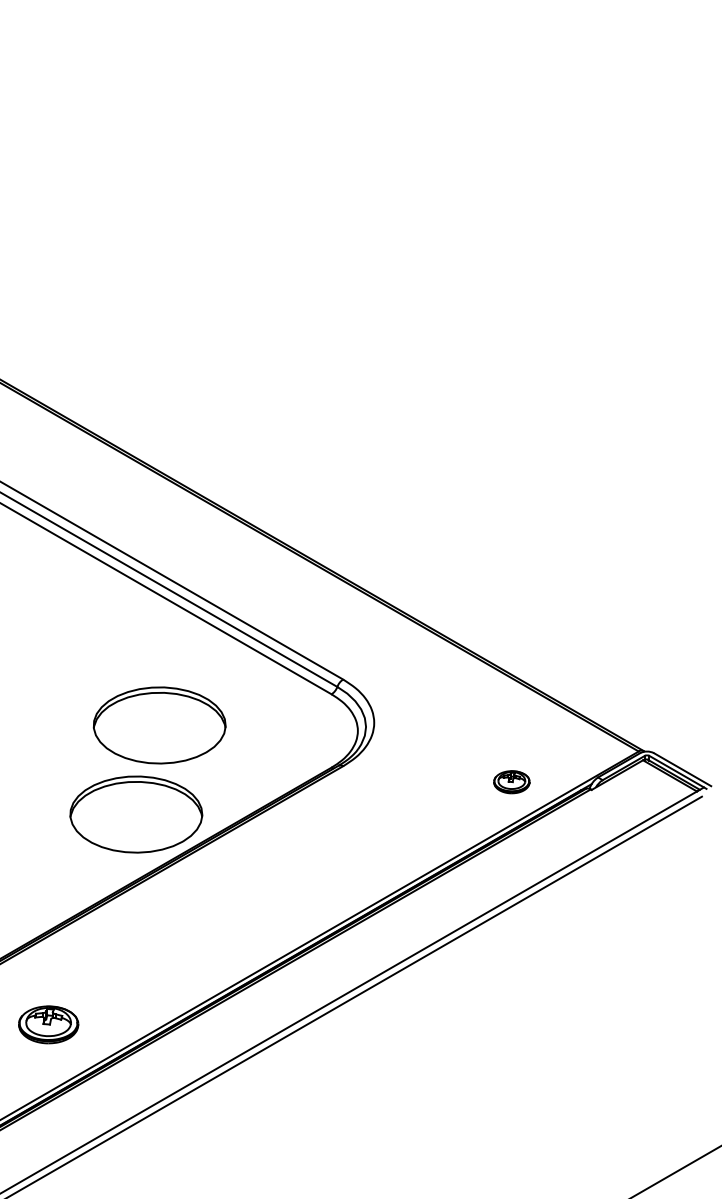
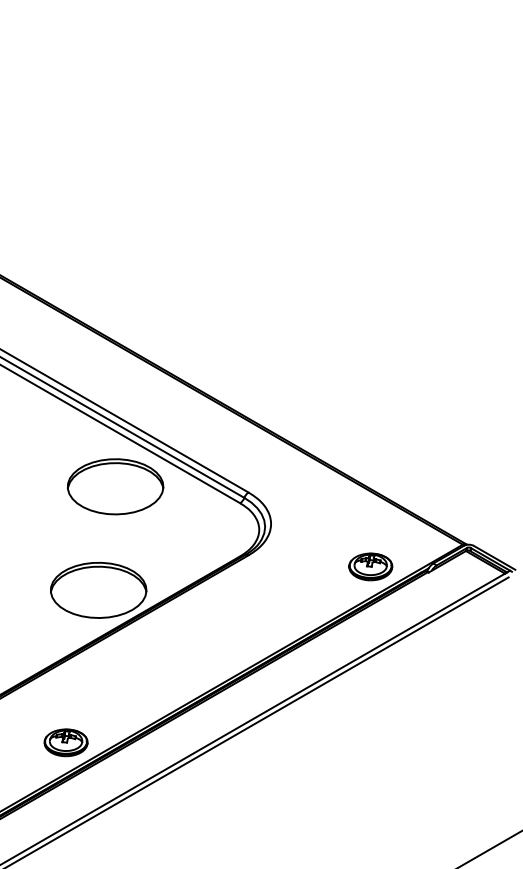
part: (159, 725) -> (115, 486), moved
part: (511, 781) -> (370, 566), size x1.67
part: (47, 1024) -> (65, 742), moved

